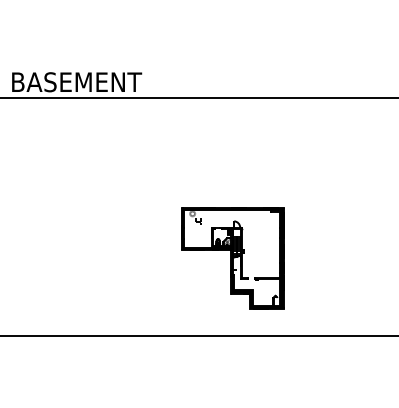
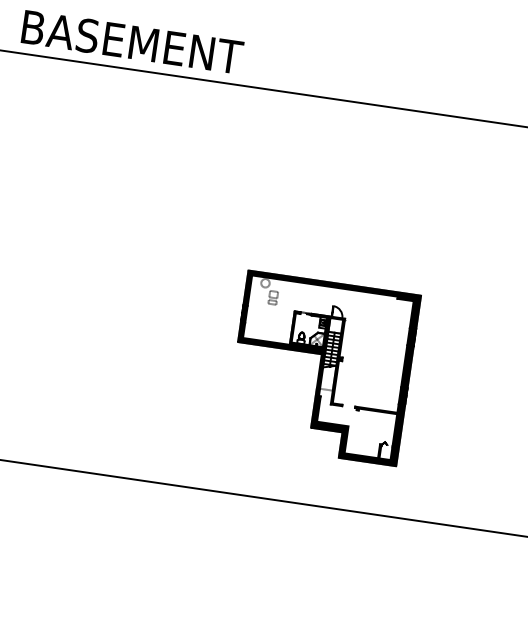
part: (232, 258) -> (321, 368), moved

